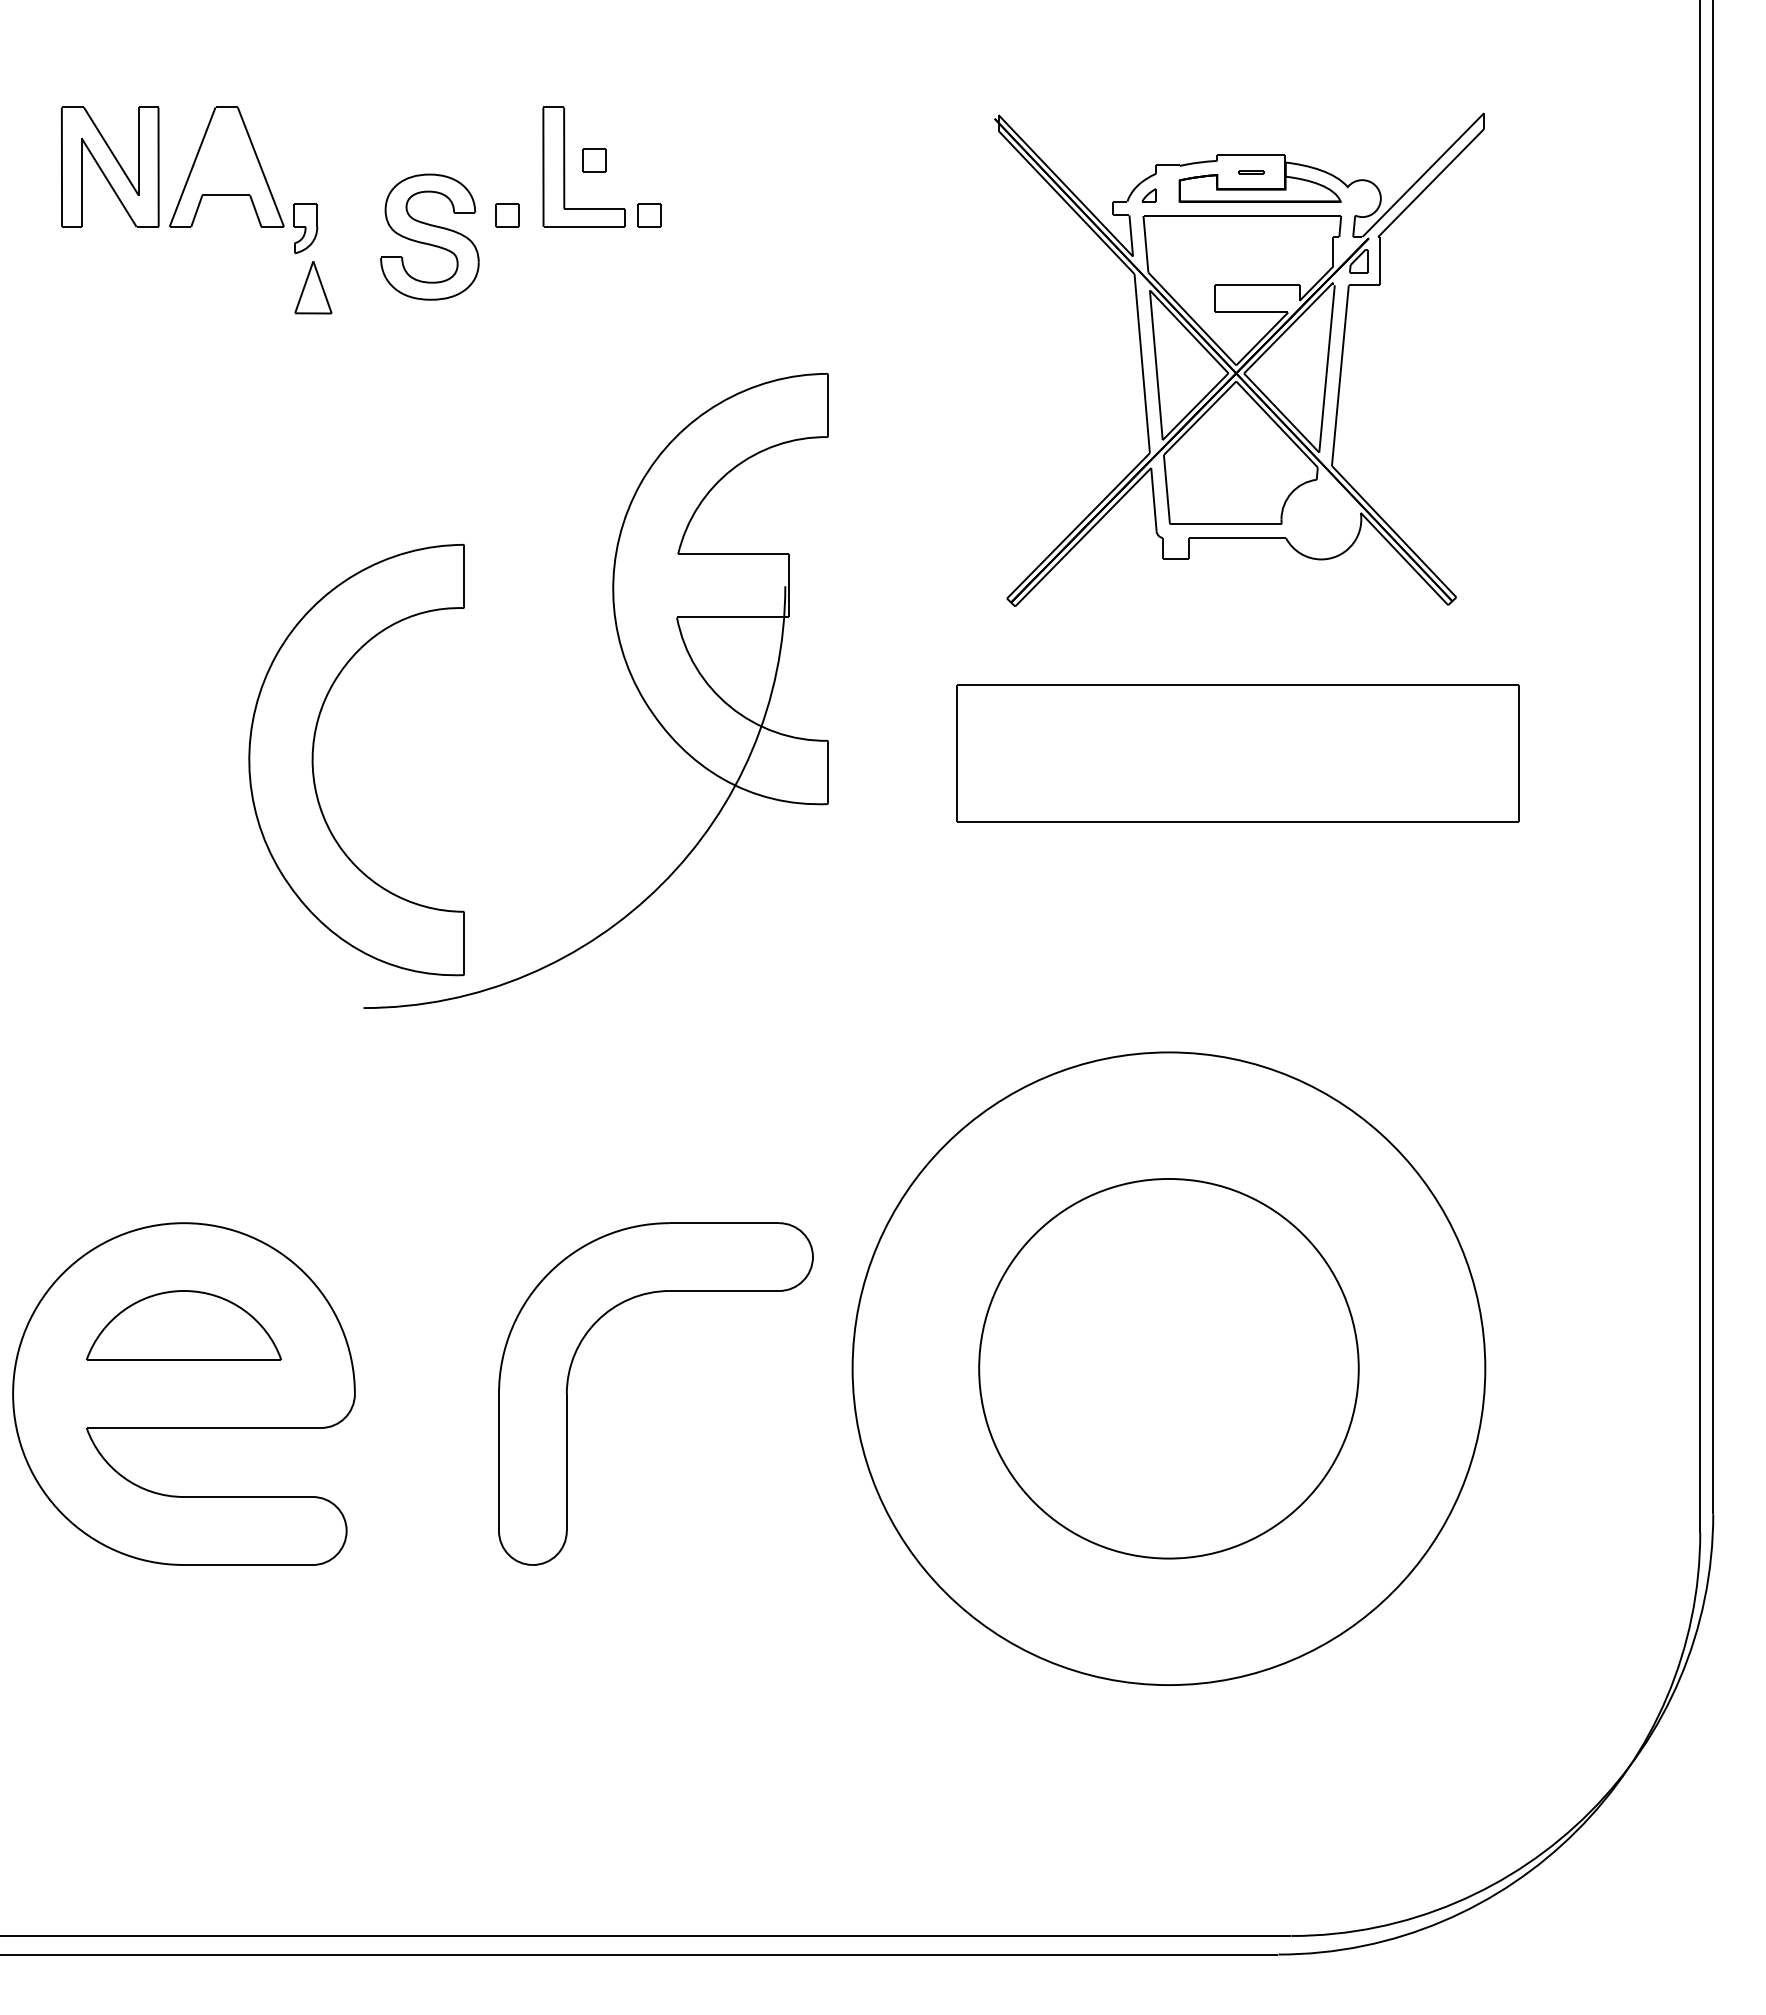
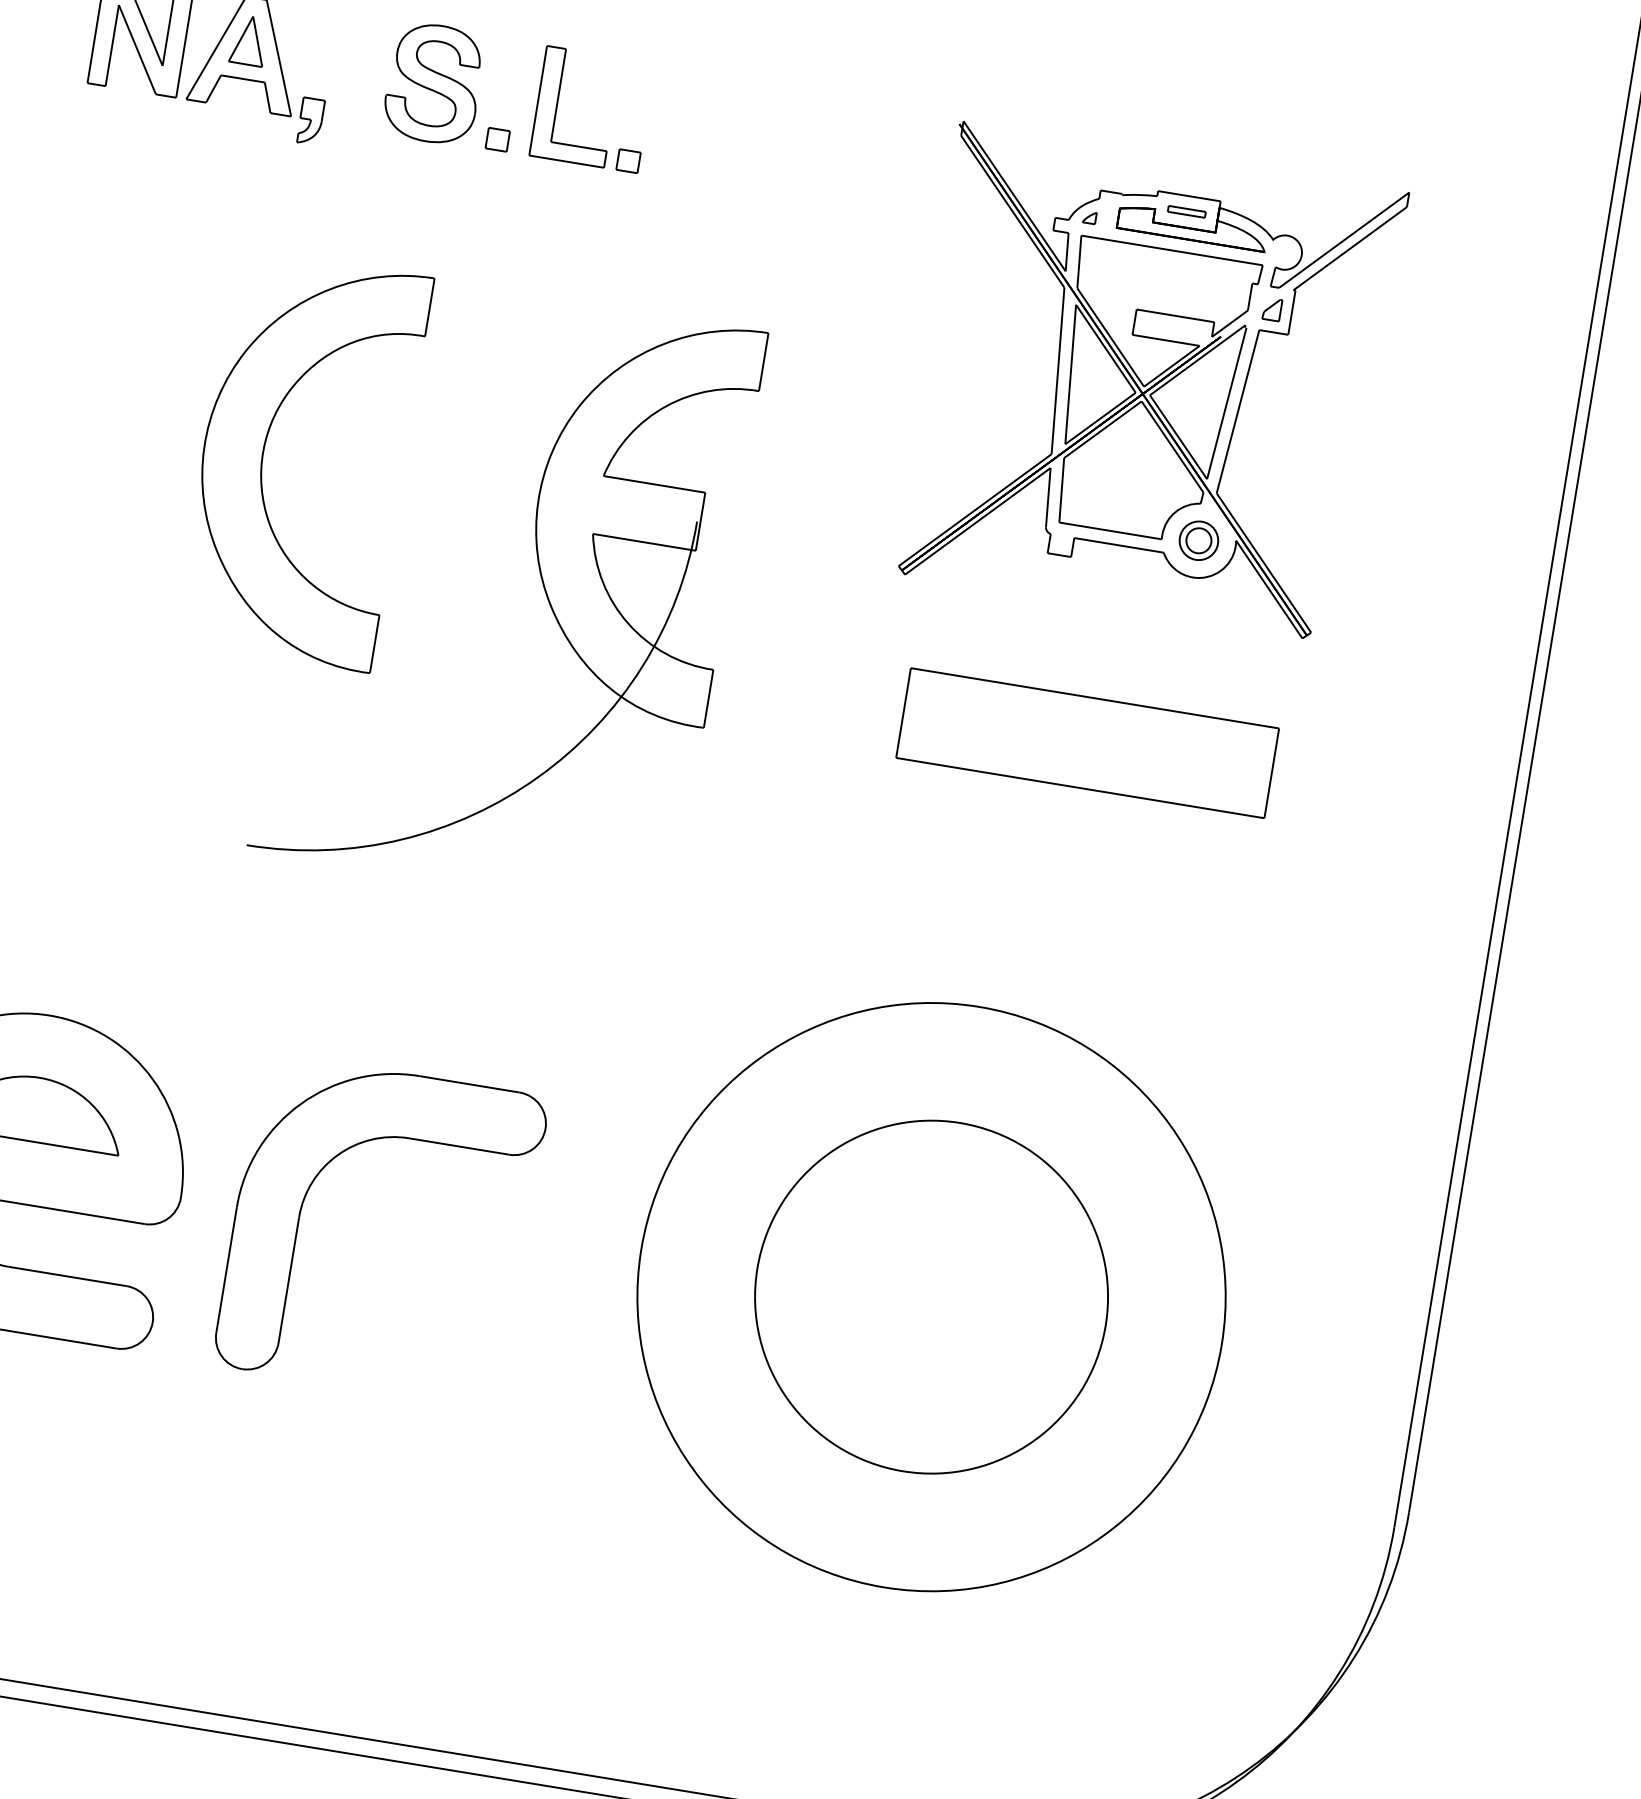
part: (594, 160) -> (586, 102), removed
part: (1251, 172) -> (1187, 211), size x1.67
part: (429, 236) -> (433, 82), moved
part: (313, 287) -> (249, 40), moved
part: (1320, 519) -> (1198, 540), added
part: (1238, 753) -> (1087, 743), size x0.71
part: (313, 760) -> (263, 453), moved
part: (568, 1385) -> (301, 1209), moved

